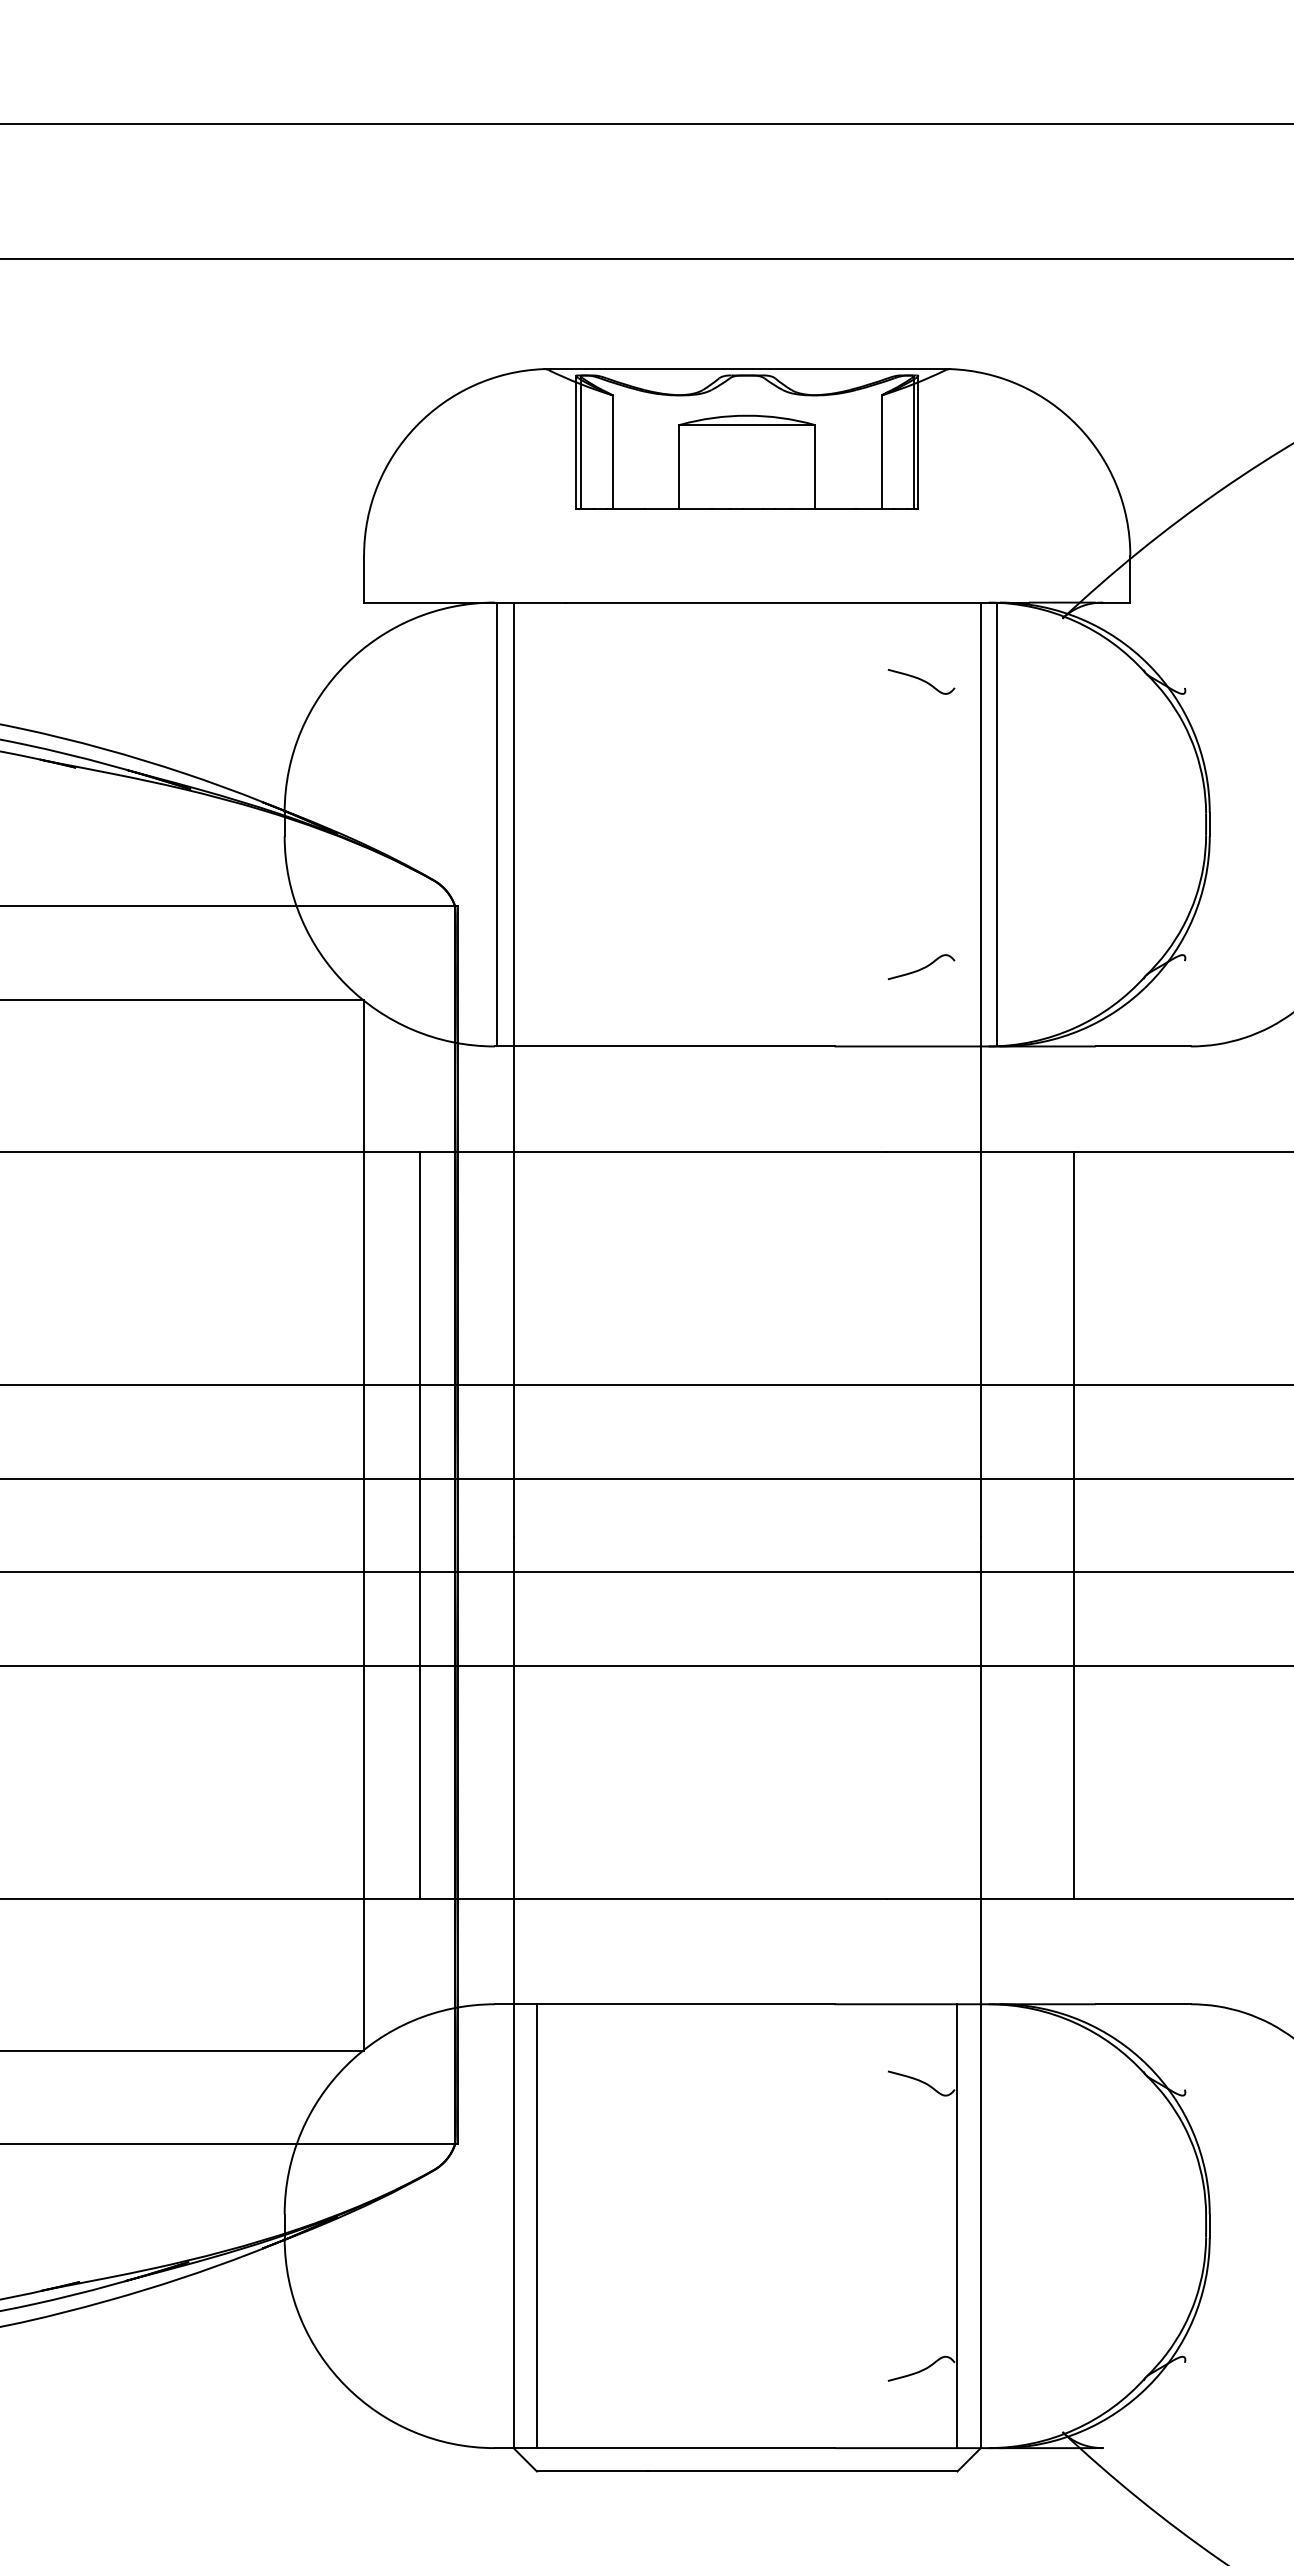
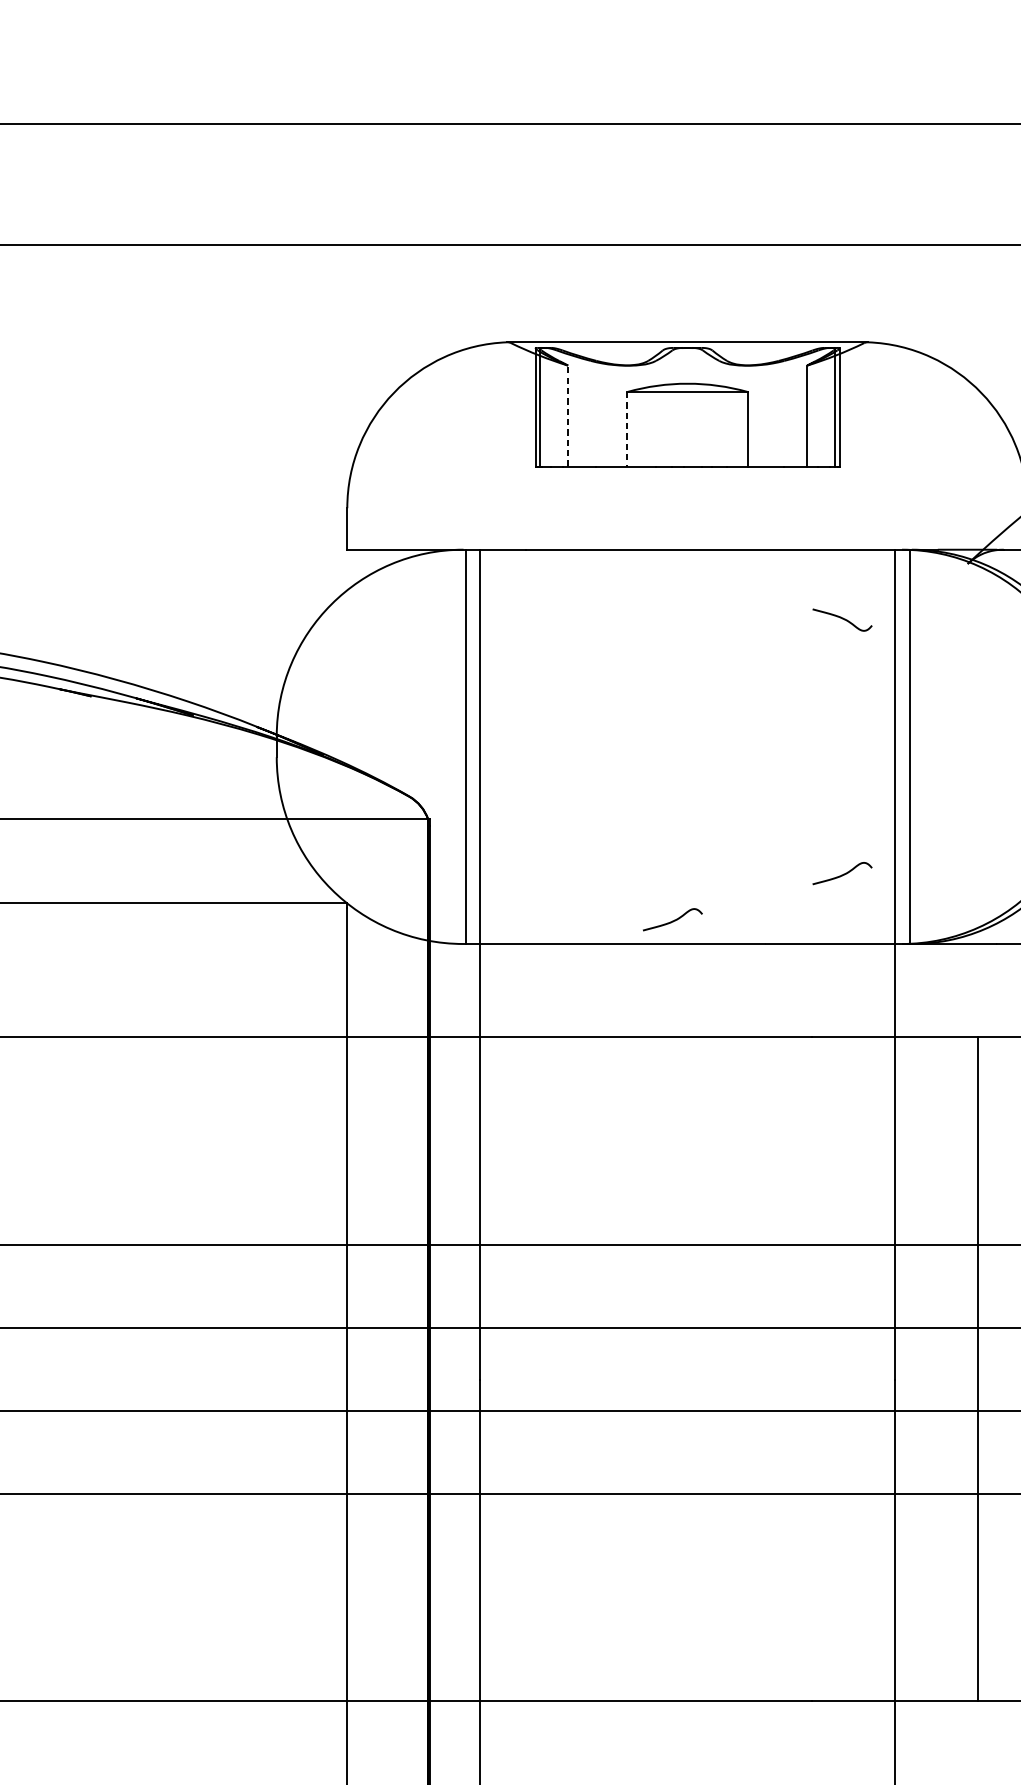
line: (612, 452) -> (567, 416), solid -> dashed
line: (679, 467) -> (627, 429), solid -> dashed
curve: (731, 1019) -> (673, 920), added
line: (420, 1525) -> (397, 1369), removed

